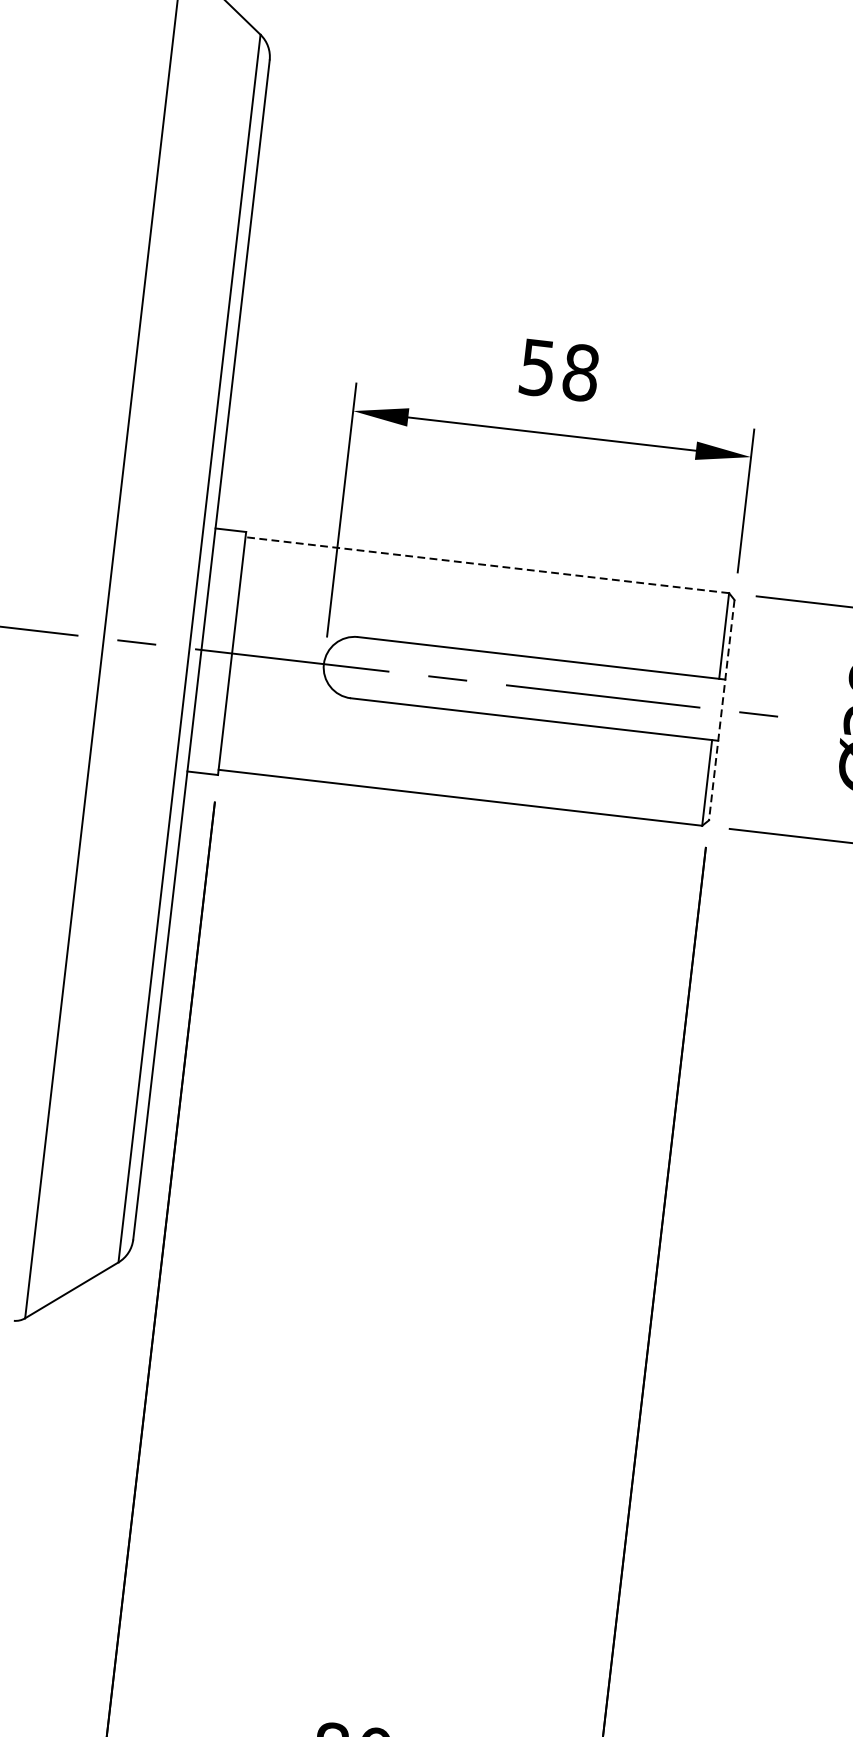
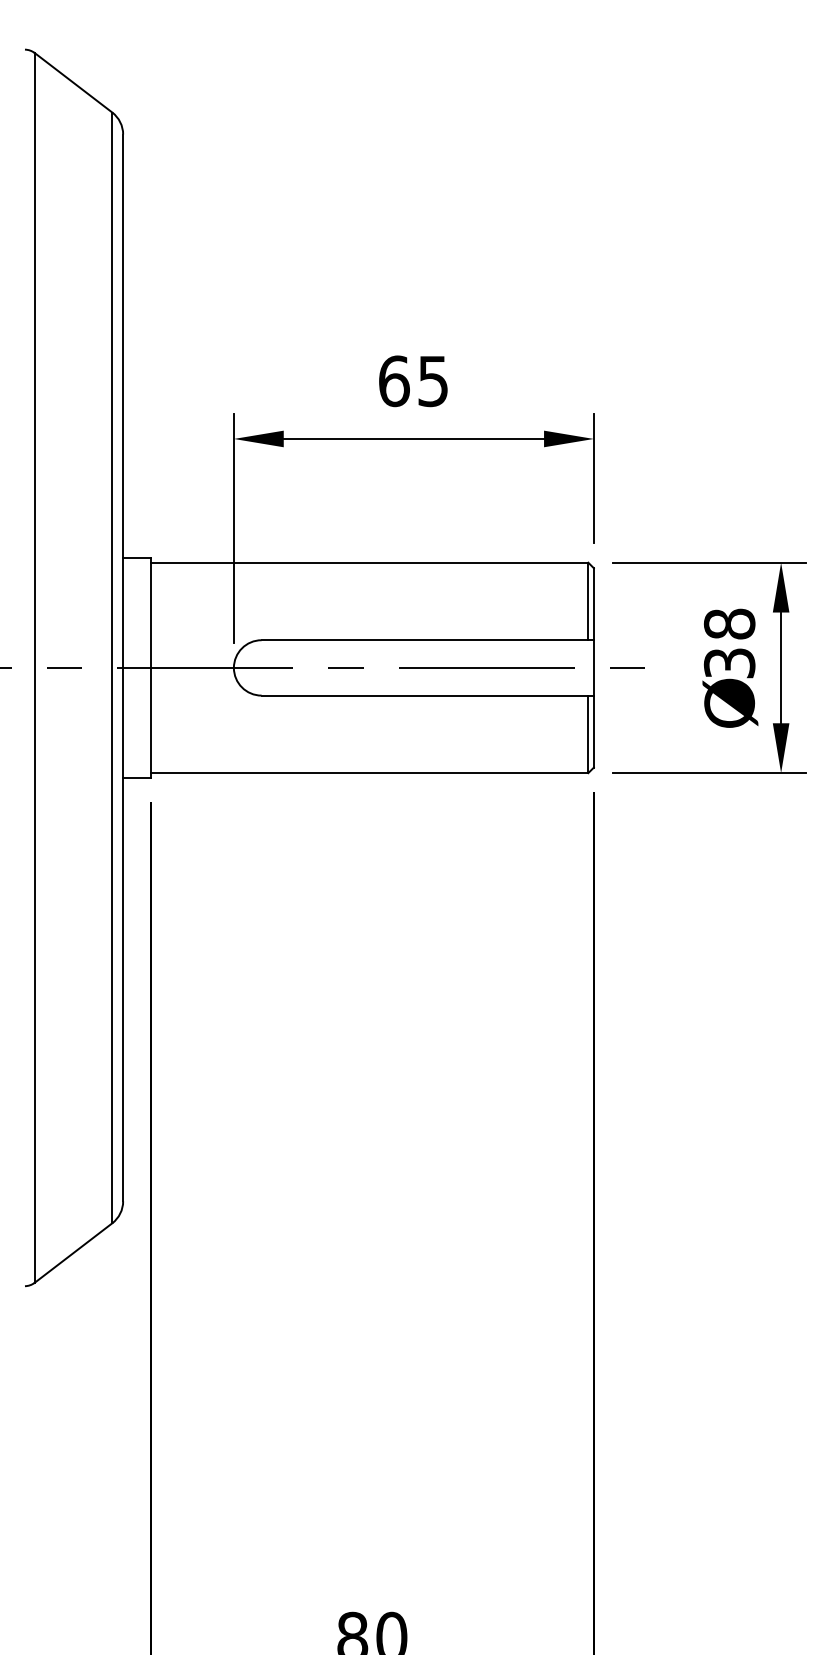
text: (559, 370) -> (413, 381), 58 -> 65
line: (487, 564) -> (369, 562), dashed -> solid
line: (721, 709) -> (593, 667), dashed -> solid

